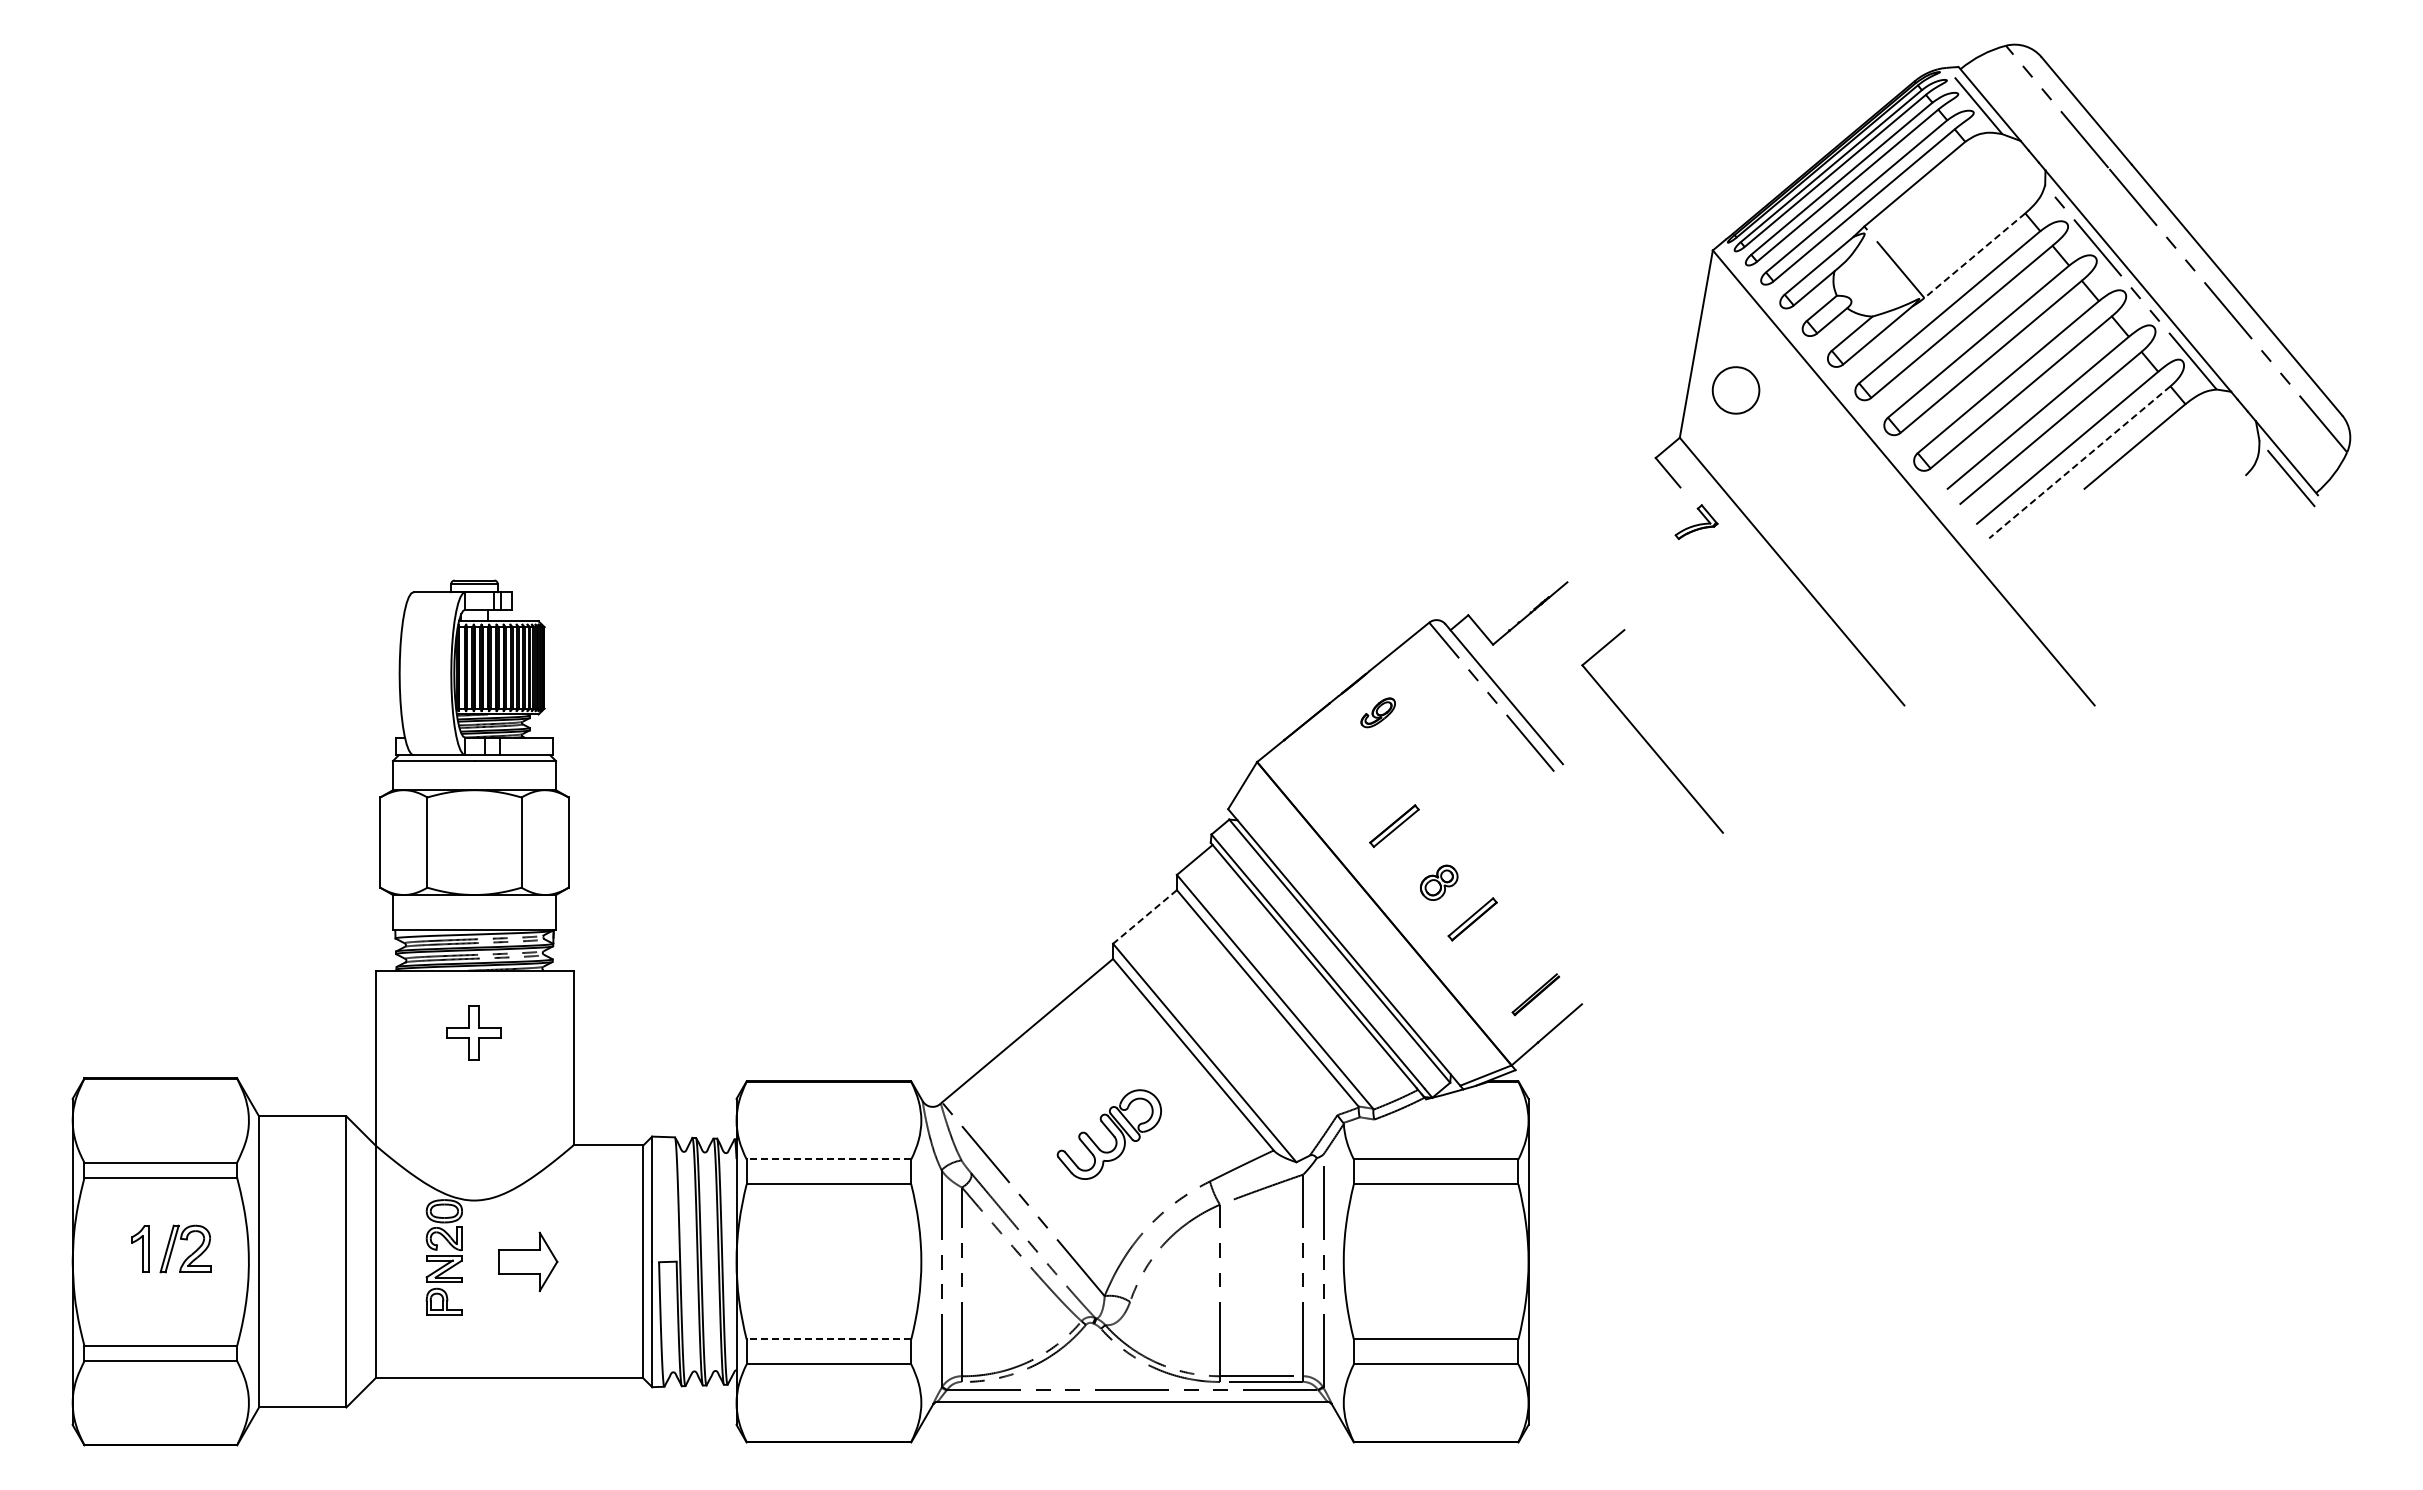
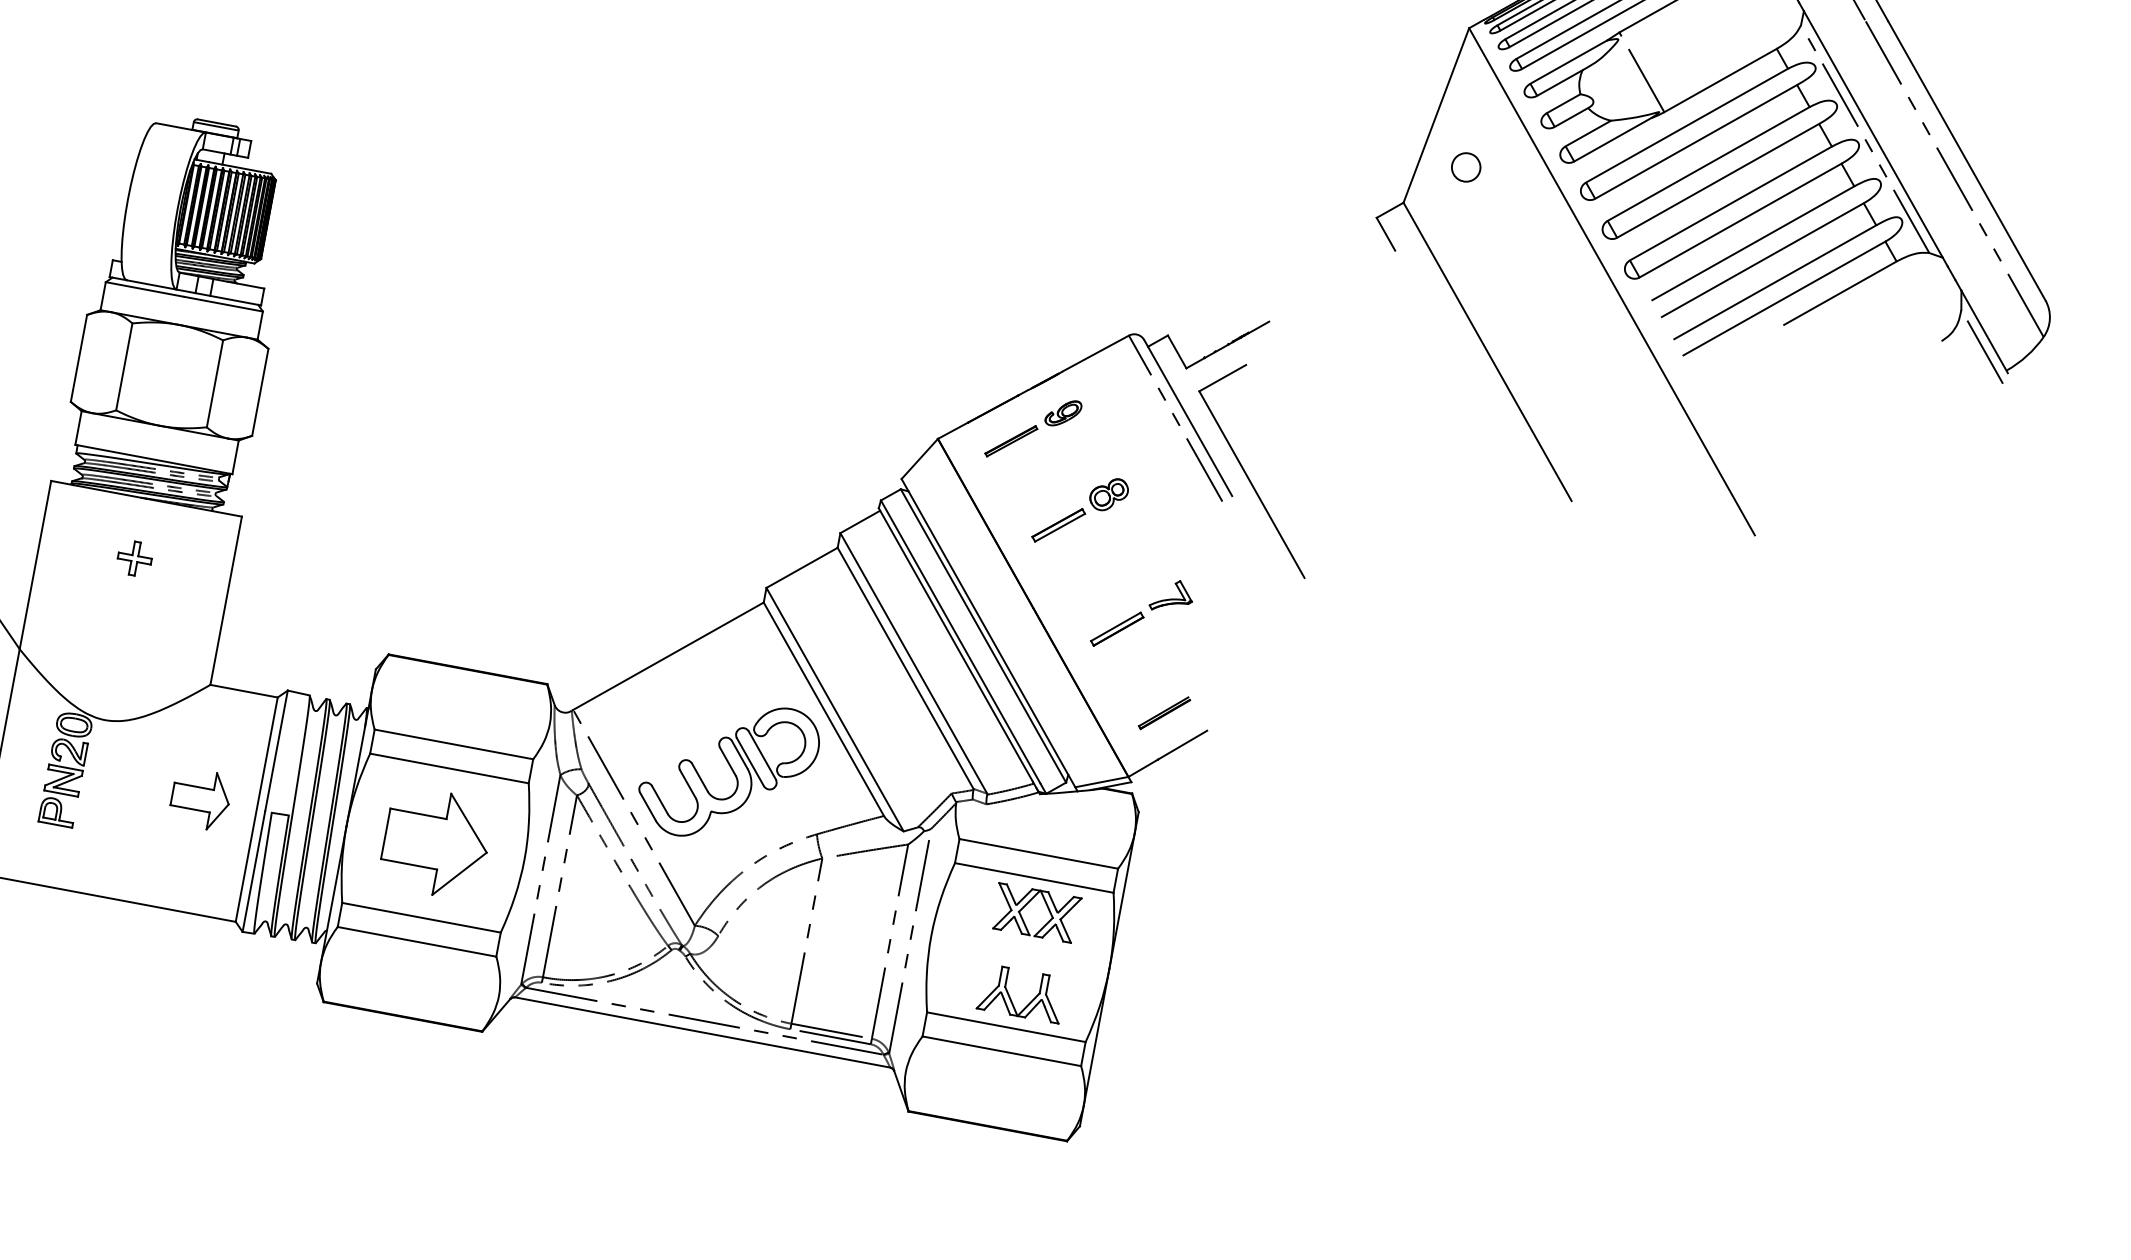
line: (1974, 255) -> (1720, 80), dashed -> solid
part: (1735, 390) -> (1465, 167), size x0.62
line: (2079, 462) -> (1784, 298), dashed -> solid
part: (1696, 522) -> (1171, 596), moved
part: (1645, 738) -> (1246, 473), moved
part: (1330, 750) -> (1010, 440), added
part: (1439, 882) -> (1109, 494), moved
line: (1145, 916) -> (802, 567), dashed -> solid
part: (473, 1032) -> (134, 558), size x0.62
part: (1109, 1134) -> (728, 770), size x1.67
line: (828, 1159) -> (453, 744), dashed -> solid
part: (1435, 1211) -> (1028, 903), added
part: (528, 1261) -> (201, 798), moved
part: (829, 1261) -> (436, 842), added
part: (1434, 1307) -> (1010, 996), added
line: (828, 1339) -> (421, 917), dashed -> solid

